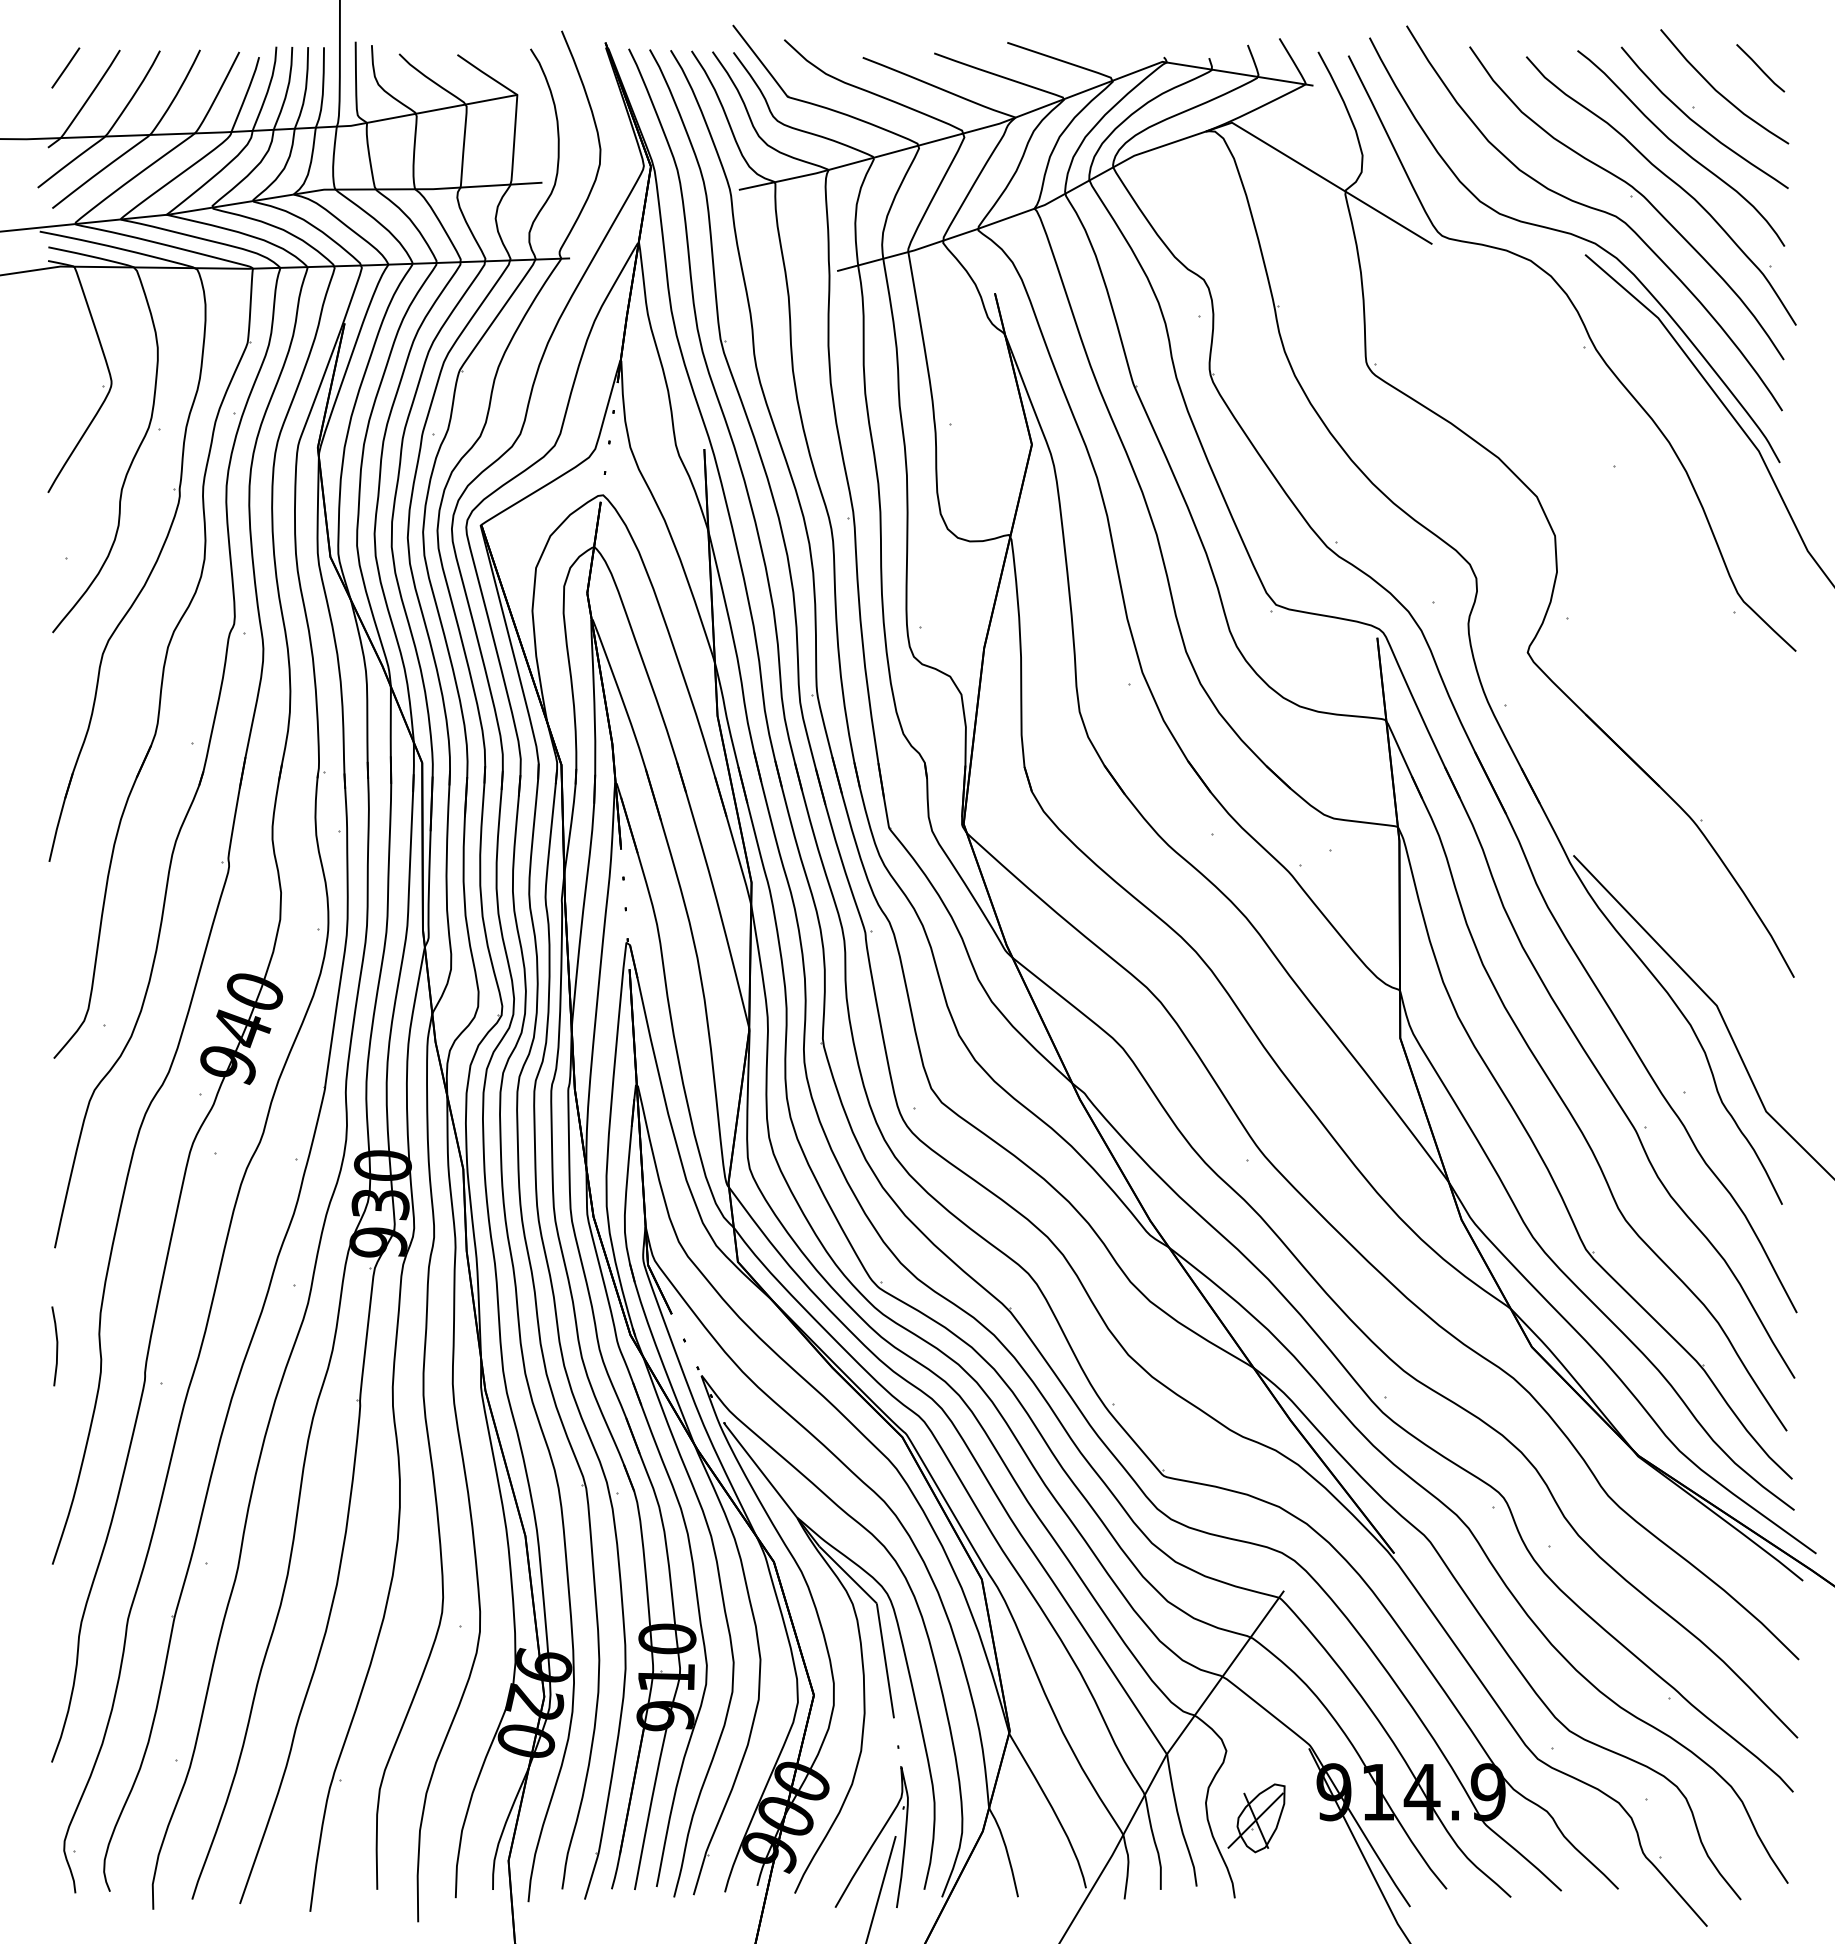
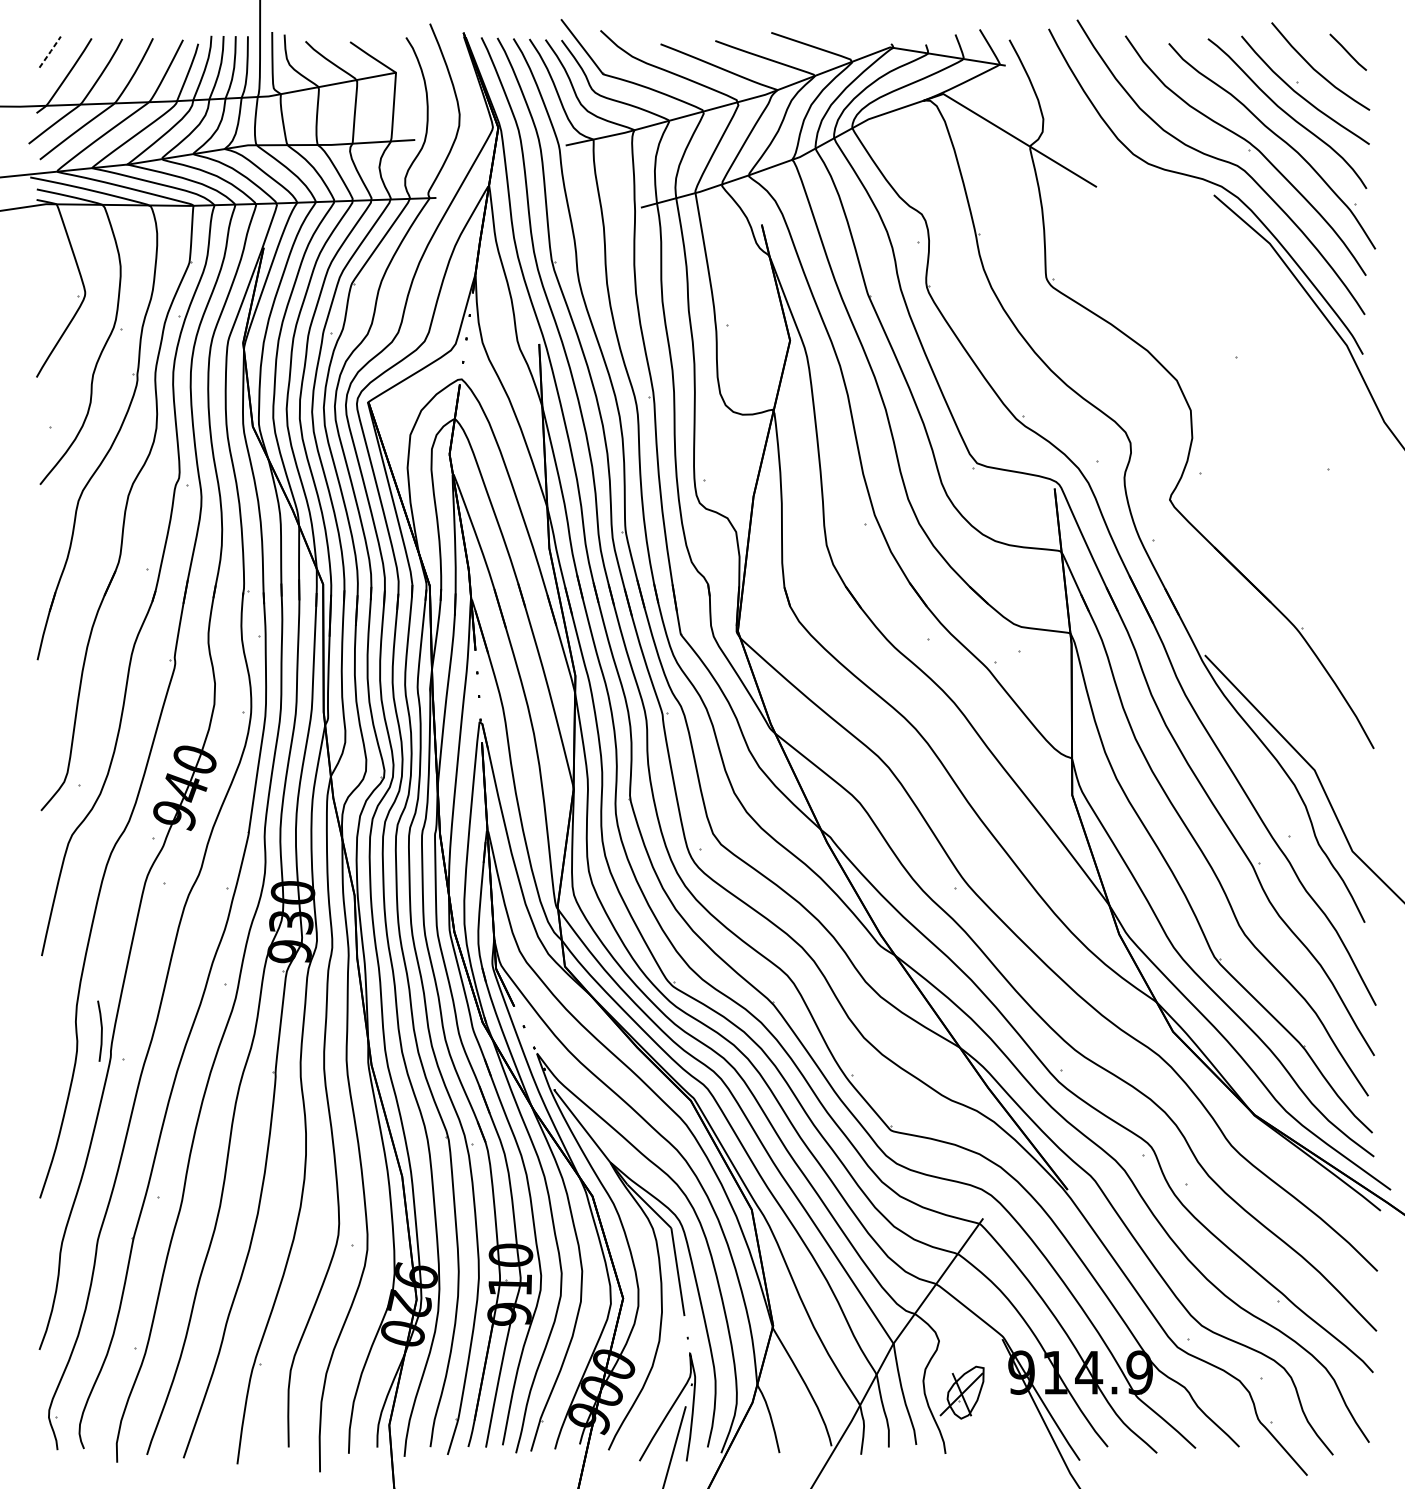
line: (66, 67) -> (50, 51), solid -> dashed
part: (1583, 347) -> (1212, 266), removed
line: (56, 1346) -> (101, 1031), moved

